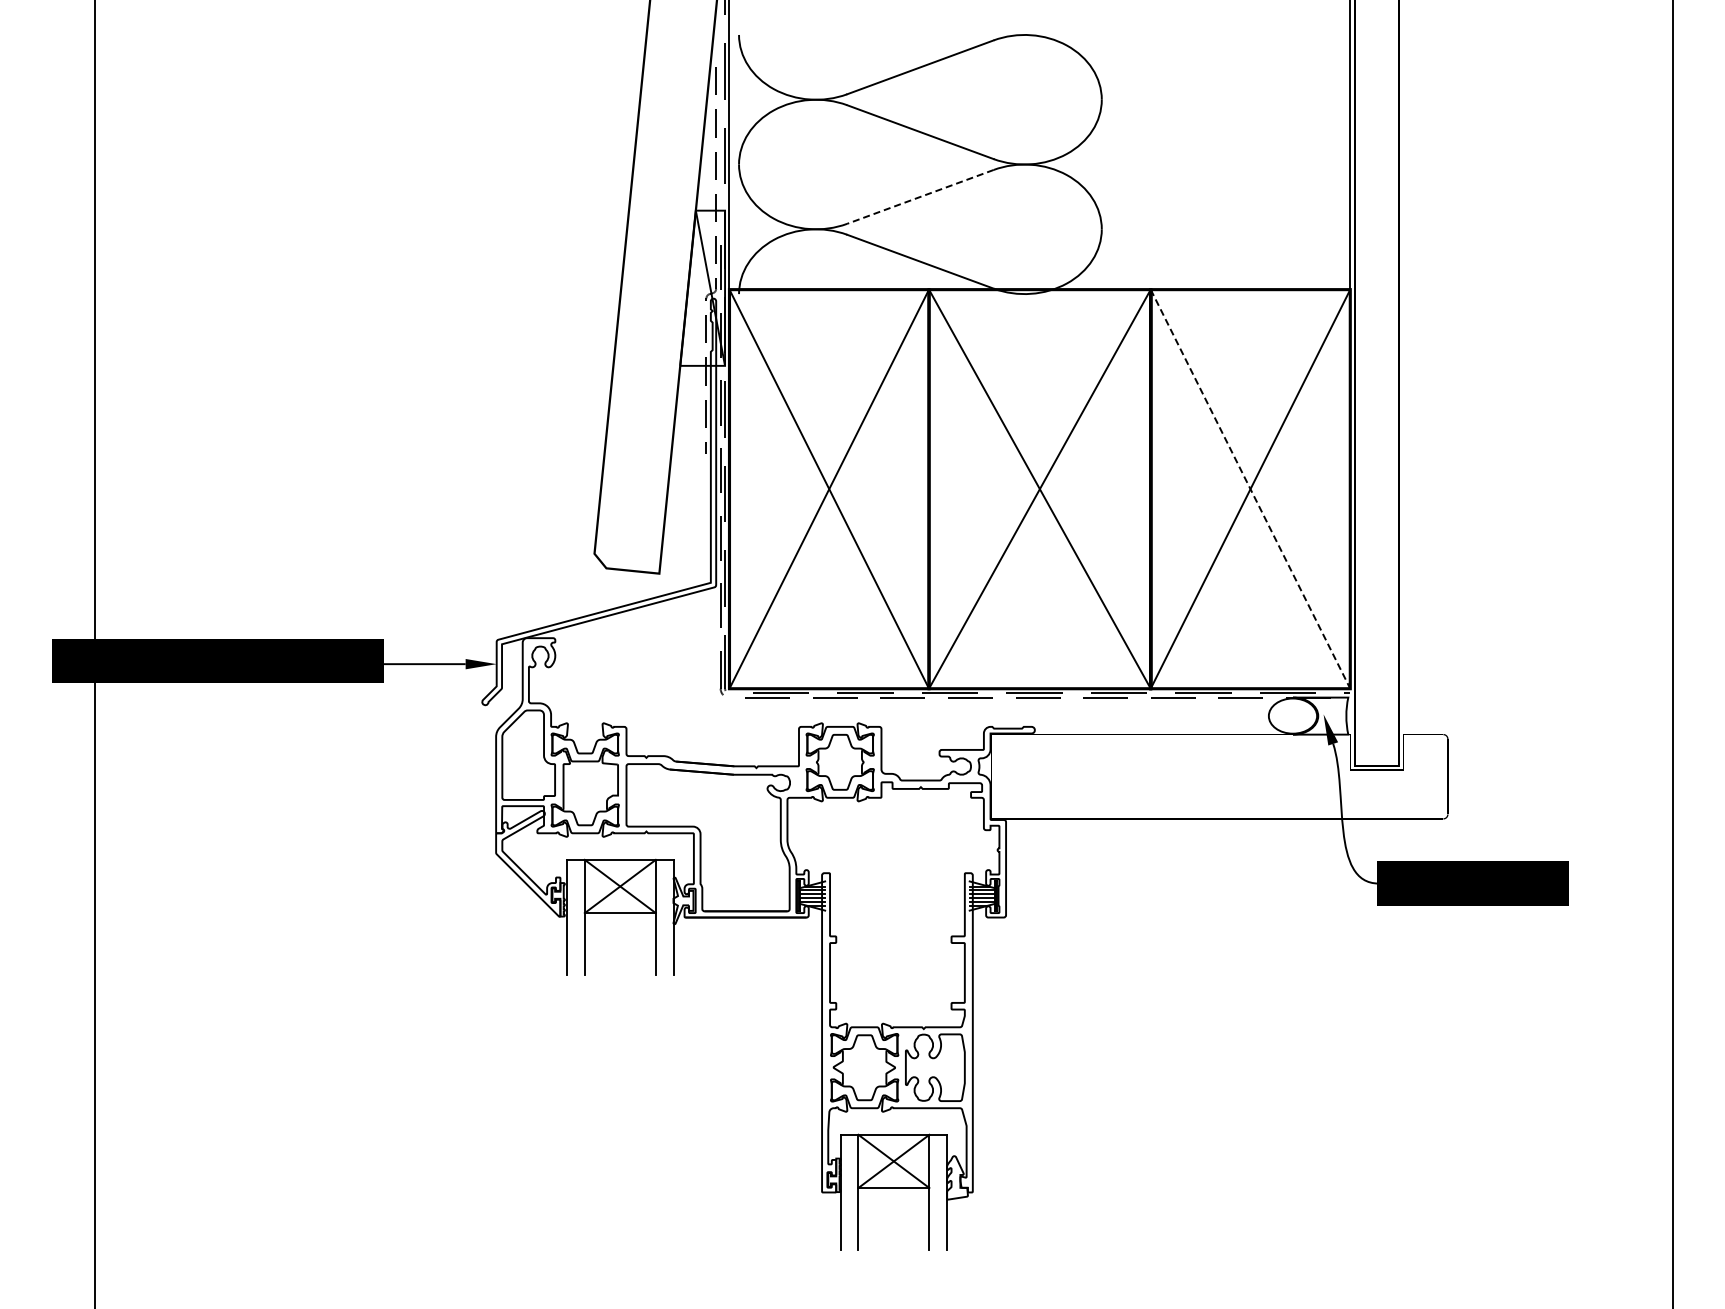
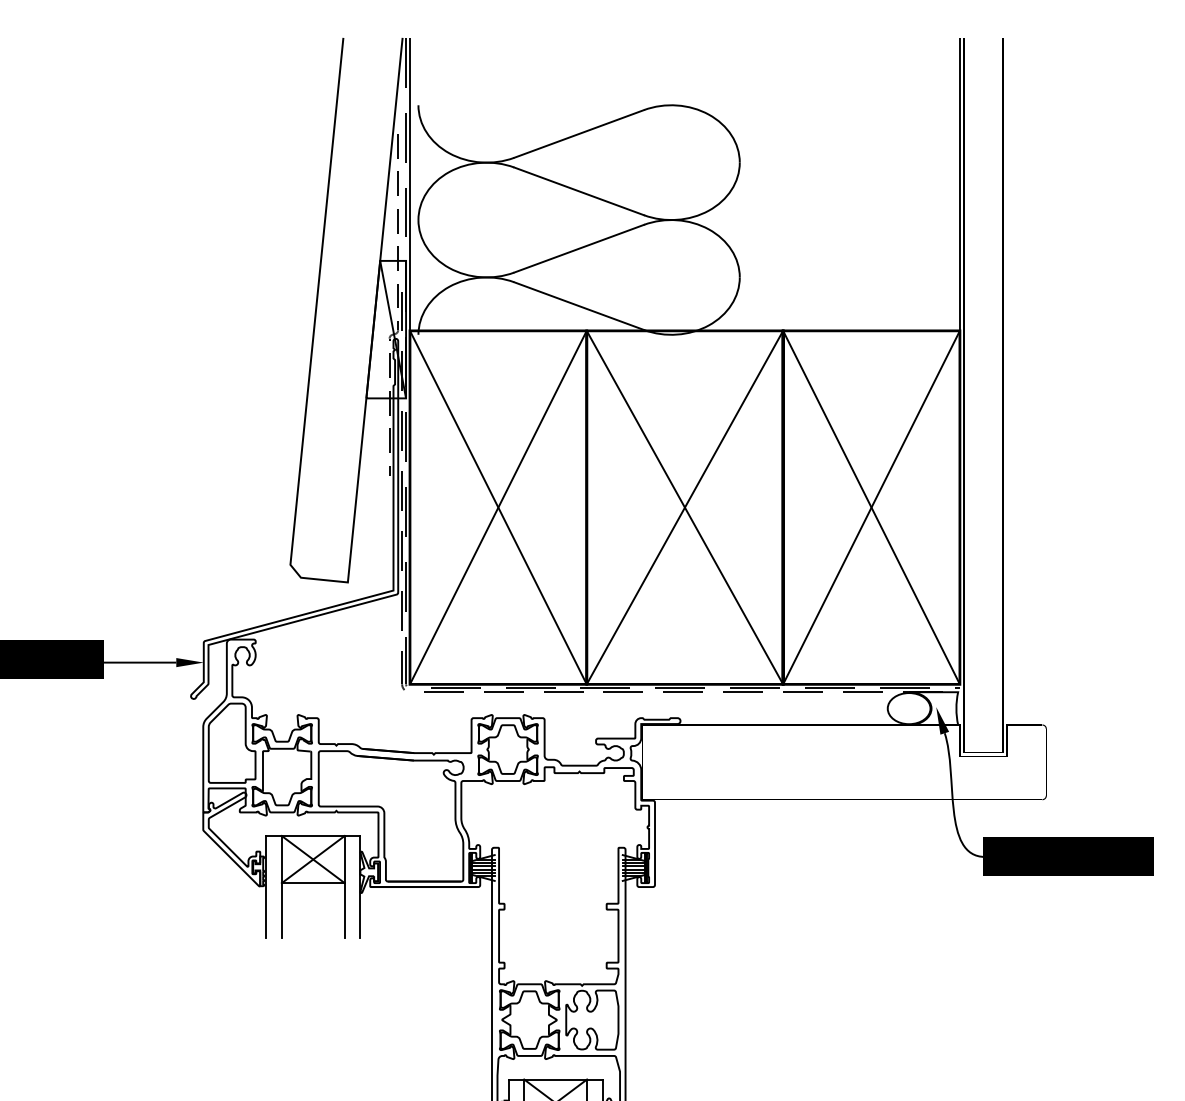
line: (919, 197) -> (578, 249), dashed -> solid
line: (1250, 489) -> (871, 507), dashed -> solid

